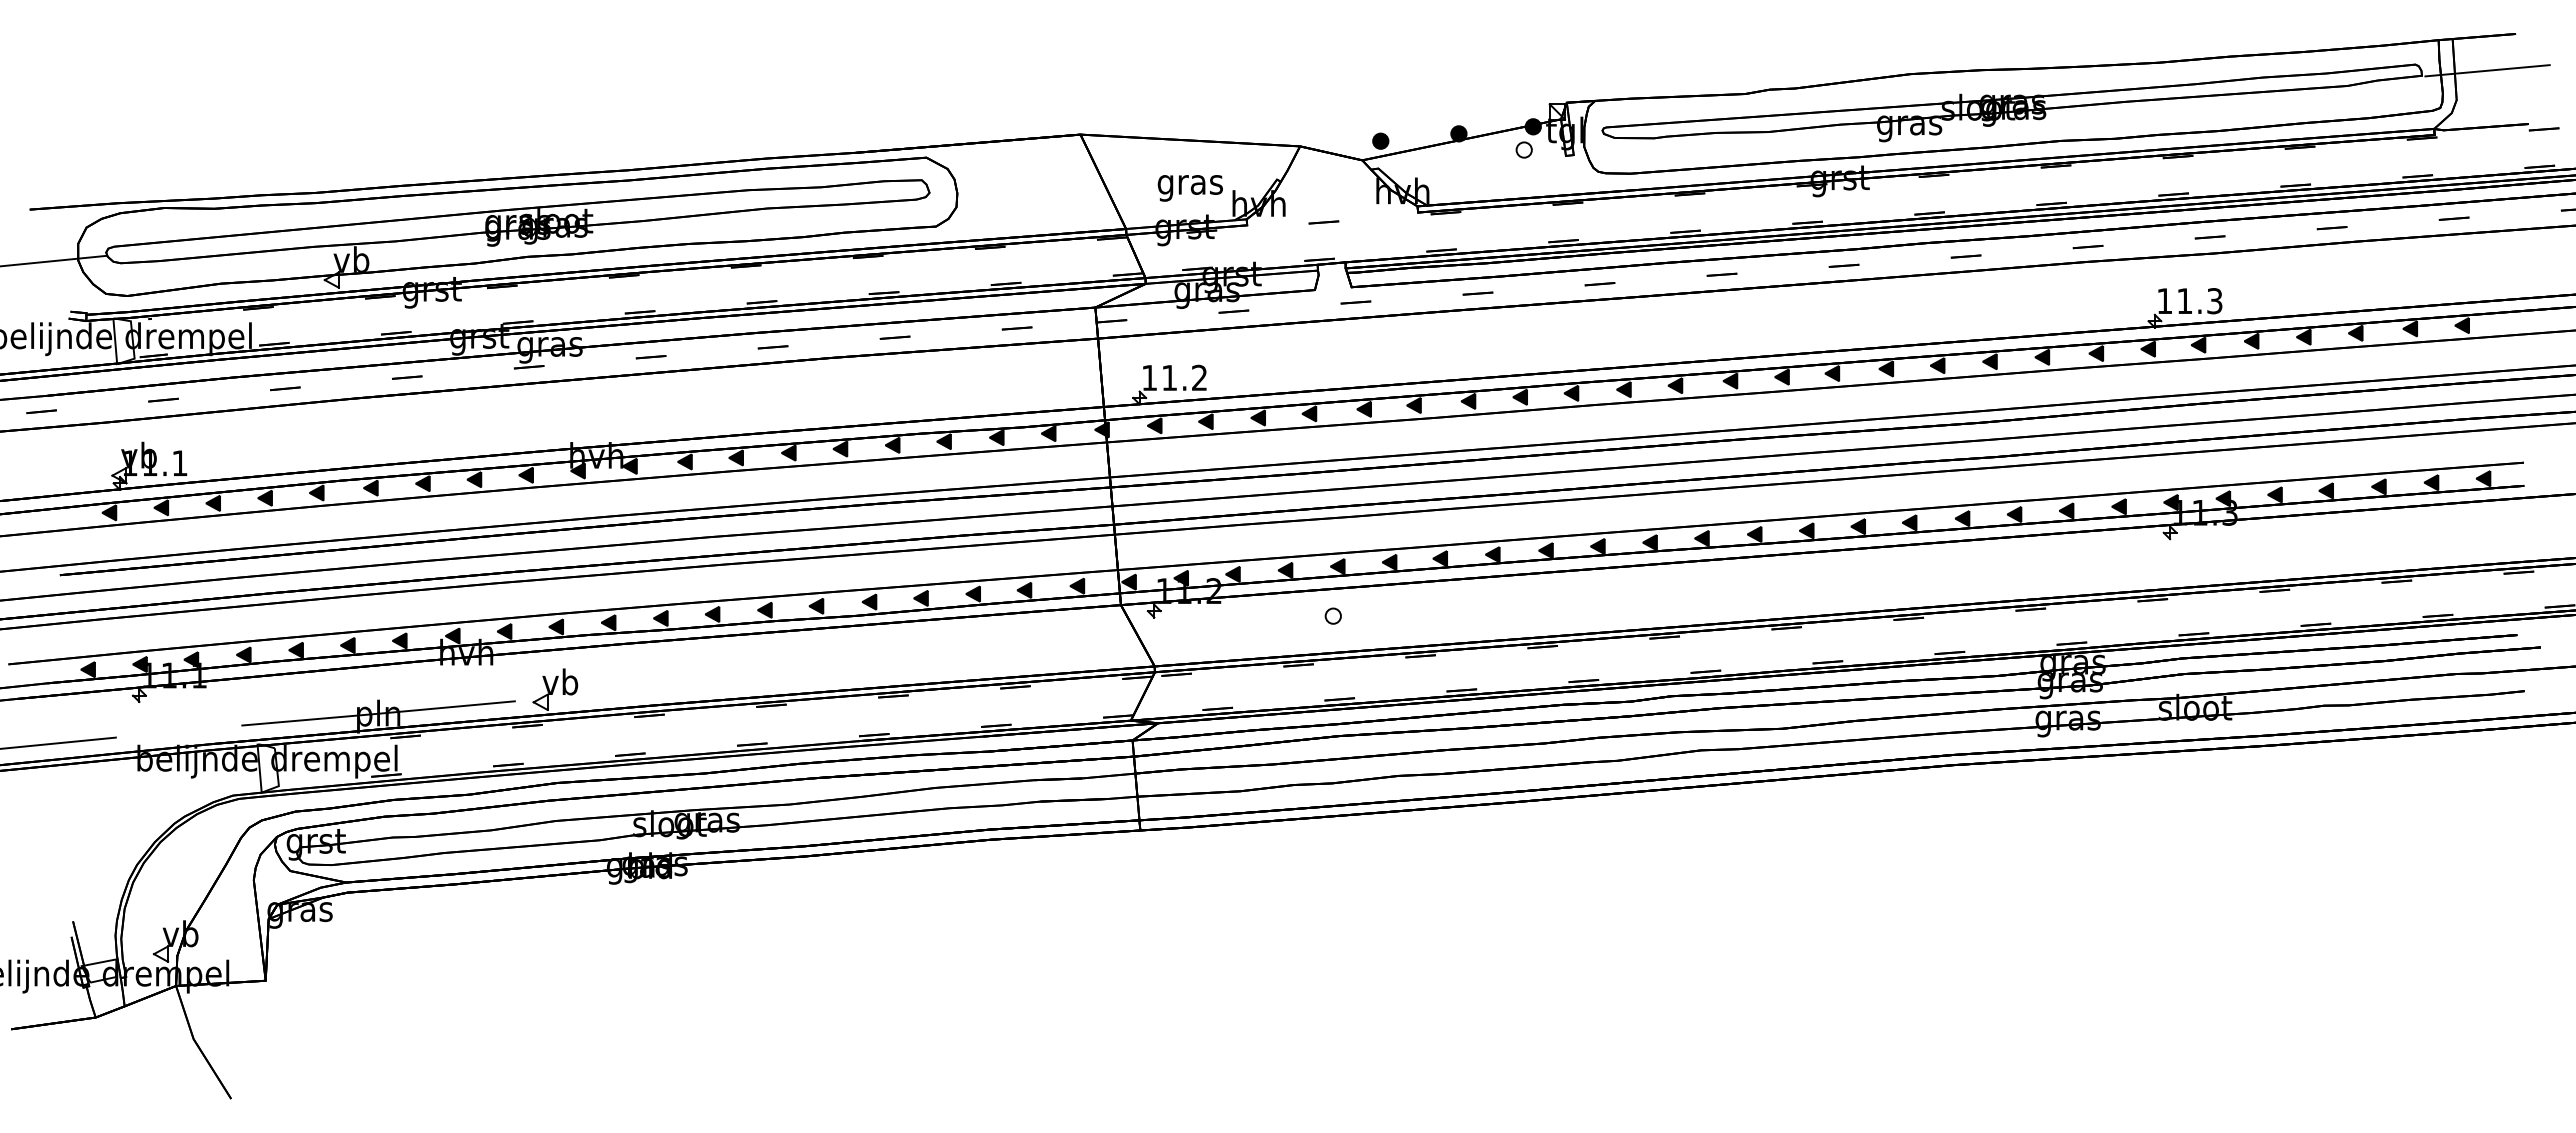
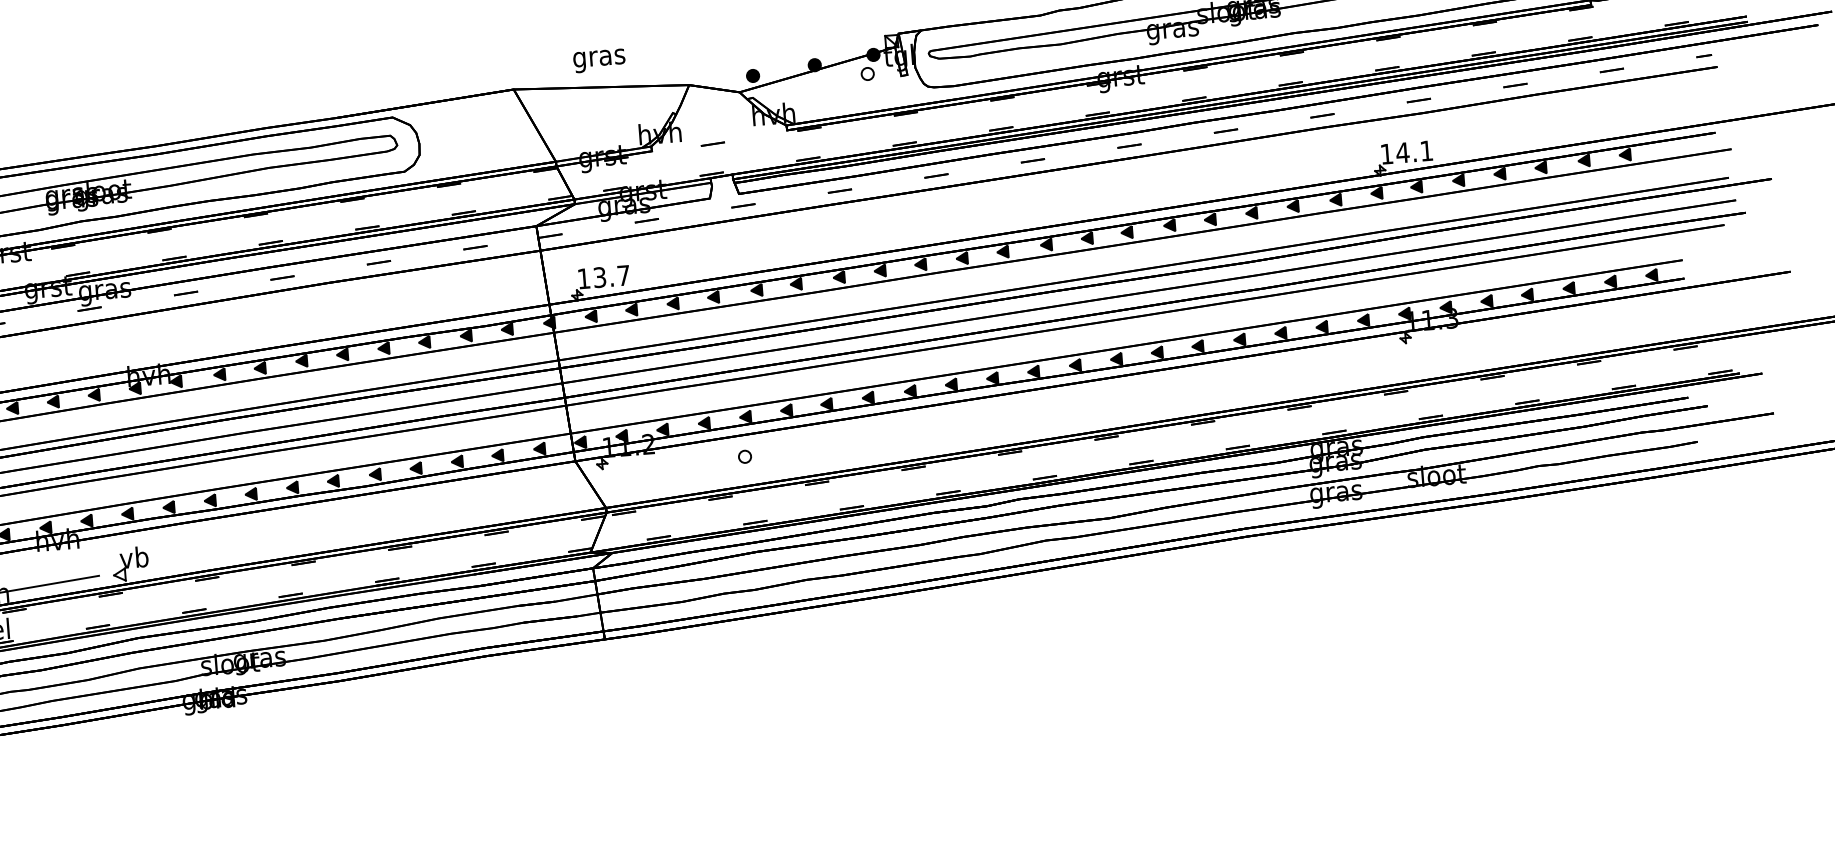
text: (1189, 188) -> (598, 61), moved
text: (2199, 301) -> (1414, 152), 11.3 -> 14.1
text: (1184, 377) -> (611, 276), 11.2 -> 13.7

